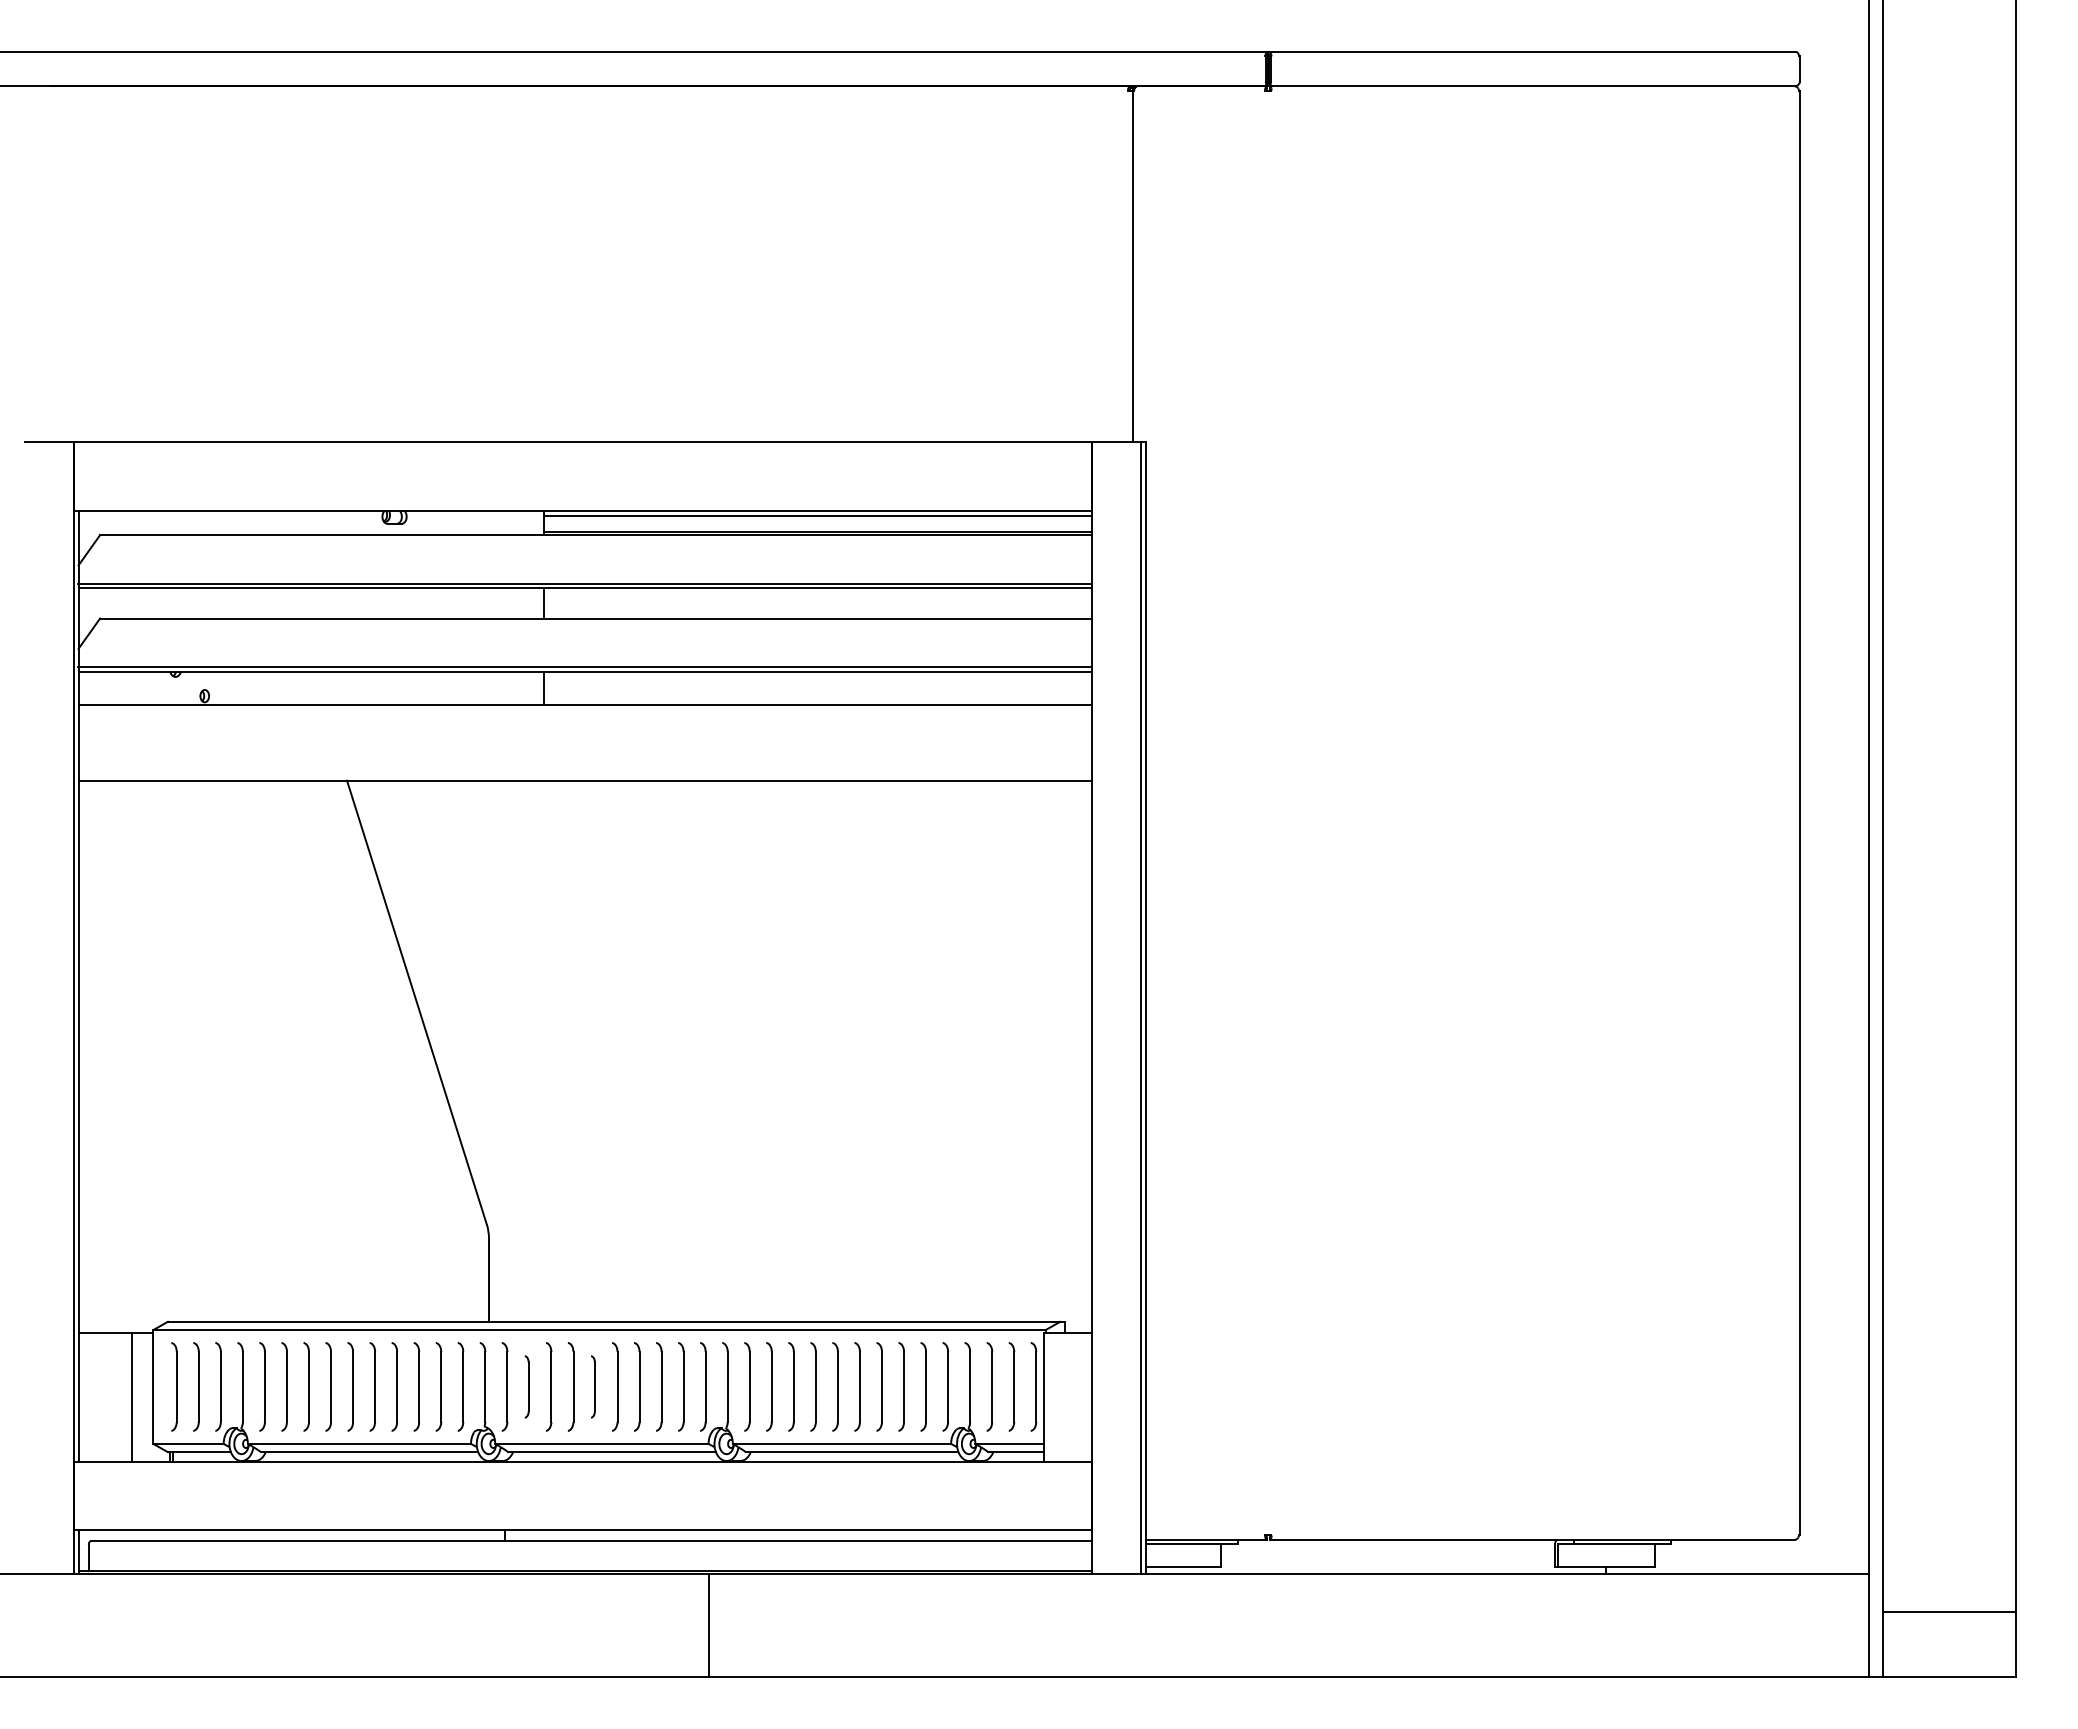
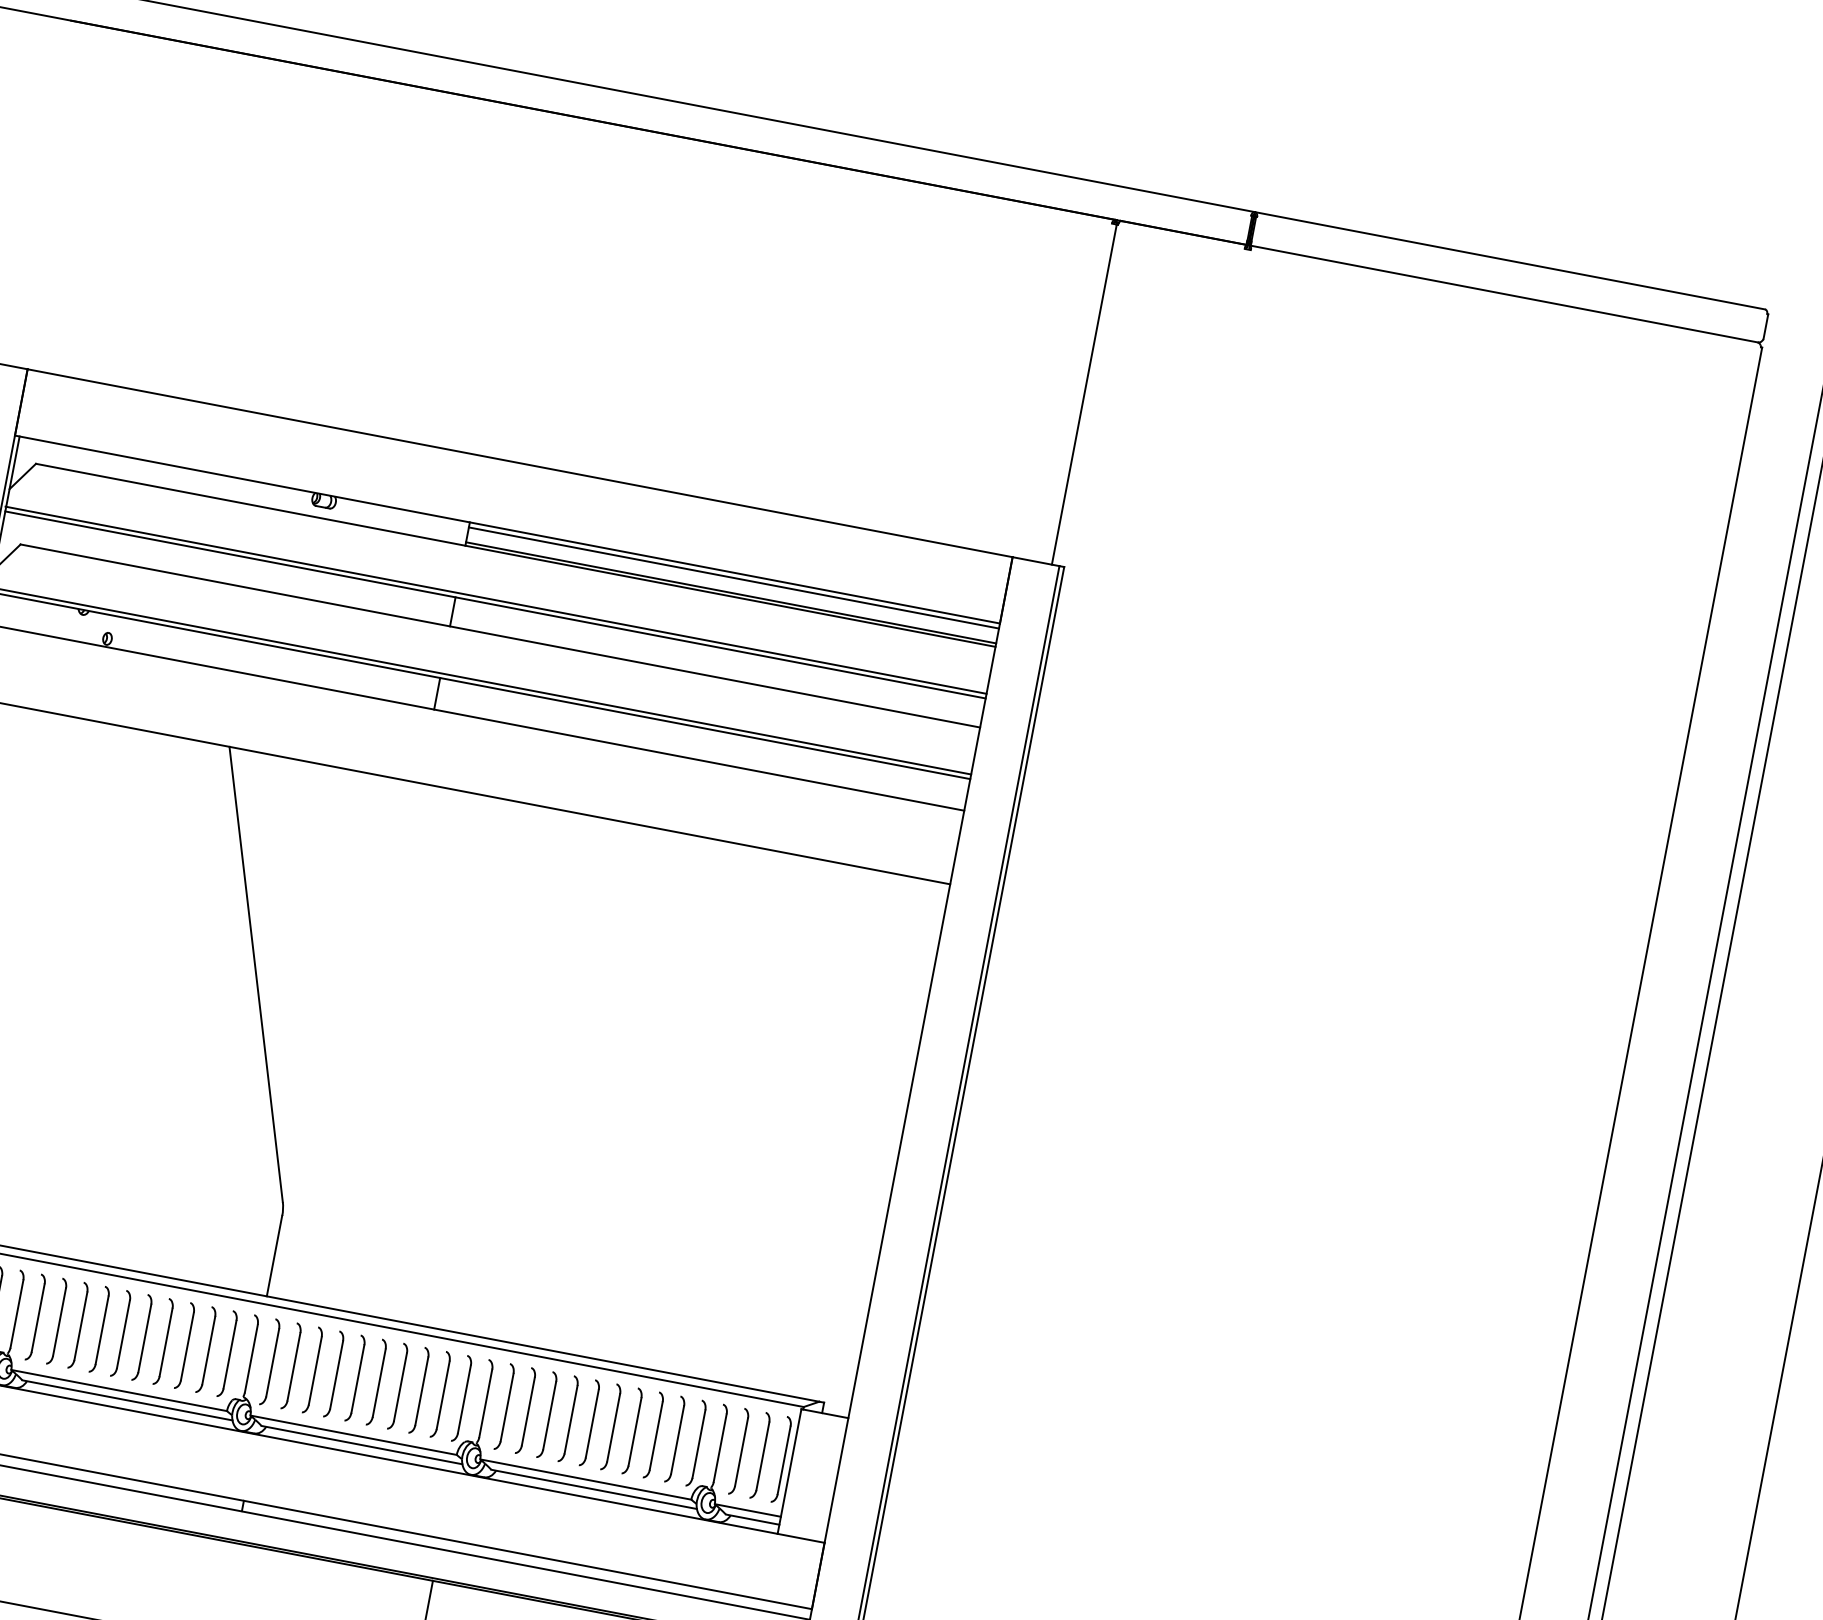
part: (526, 1386) -> (291, 1365), size x1.43
part: (593, 1386) -> (356, 1378), size x1.43

